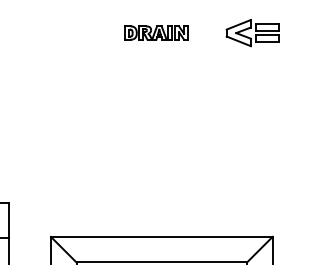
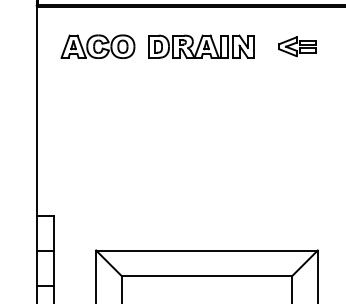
part: (52, 32) -> (97, 46), added
part: (156, 32) -> (201, 46), size x1.67
part: (252, 32) -> (297, 46), size x0.71

